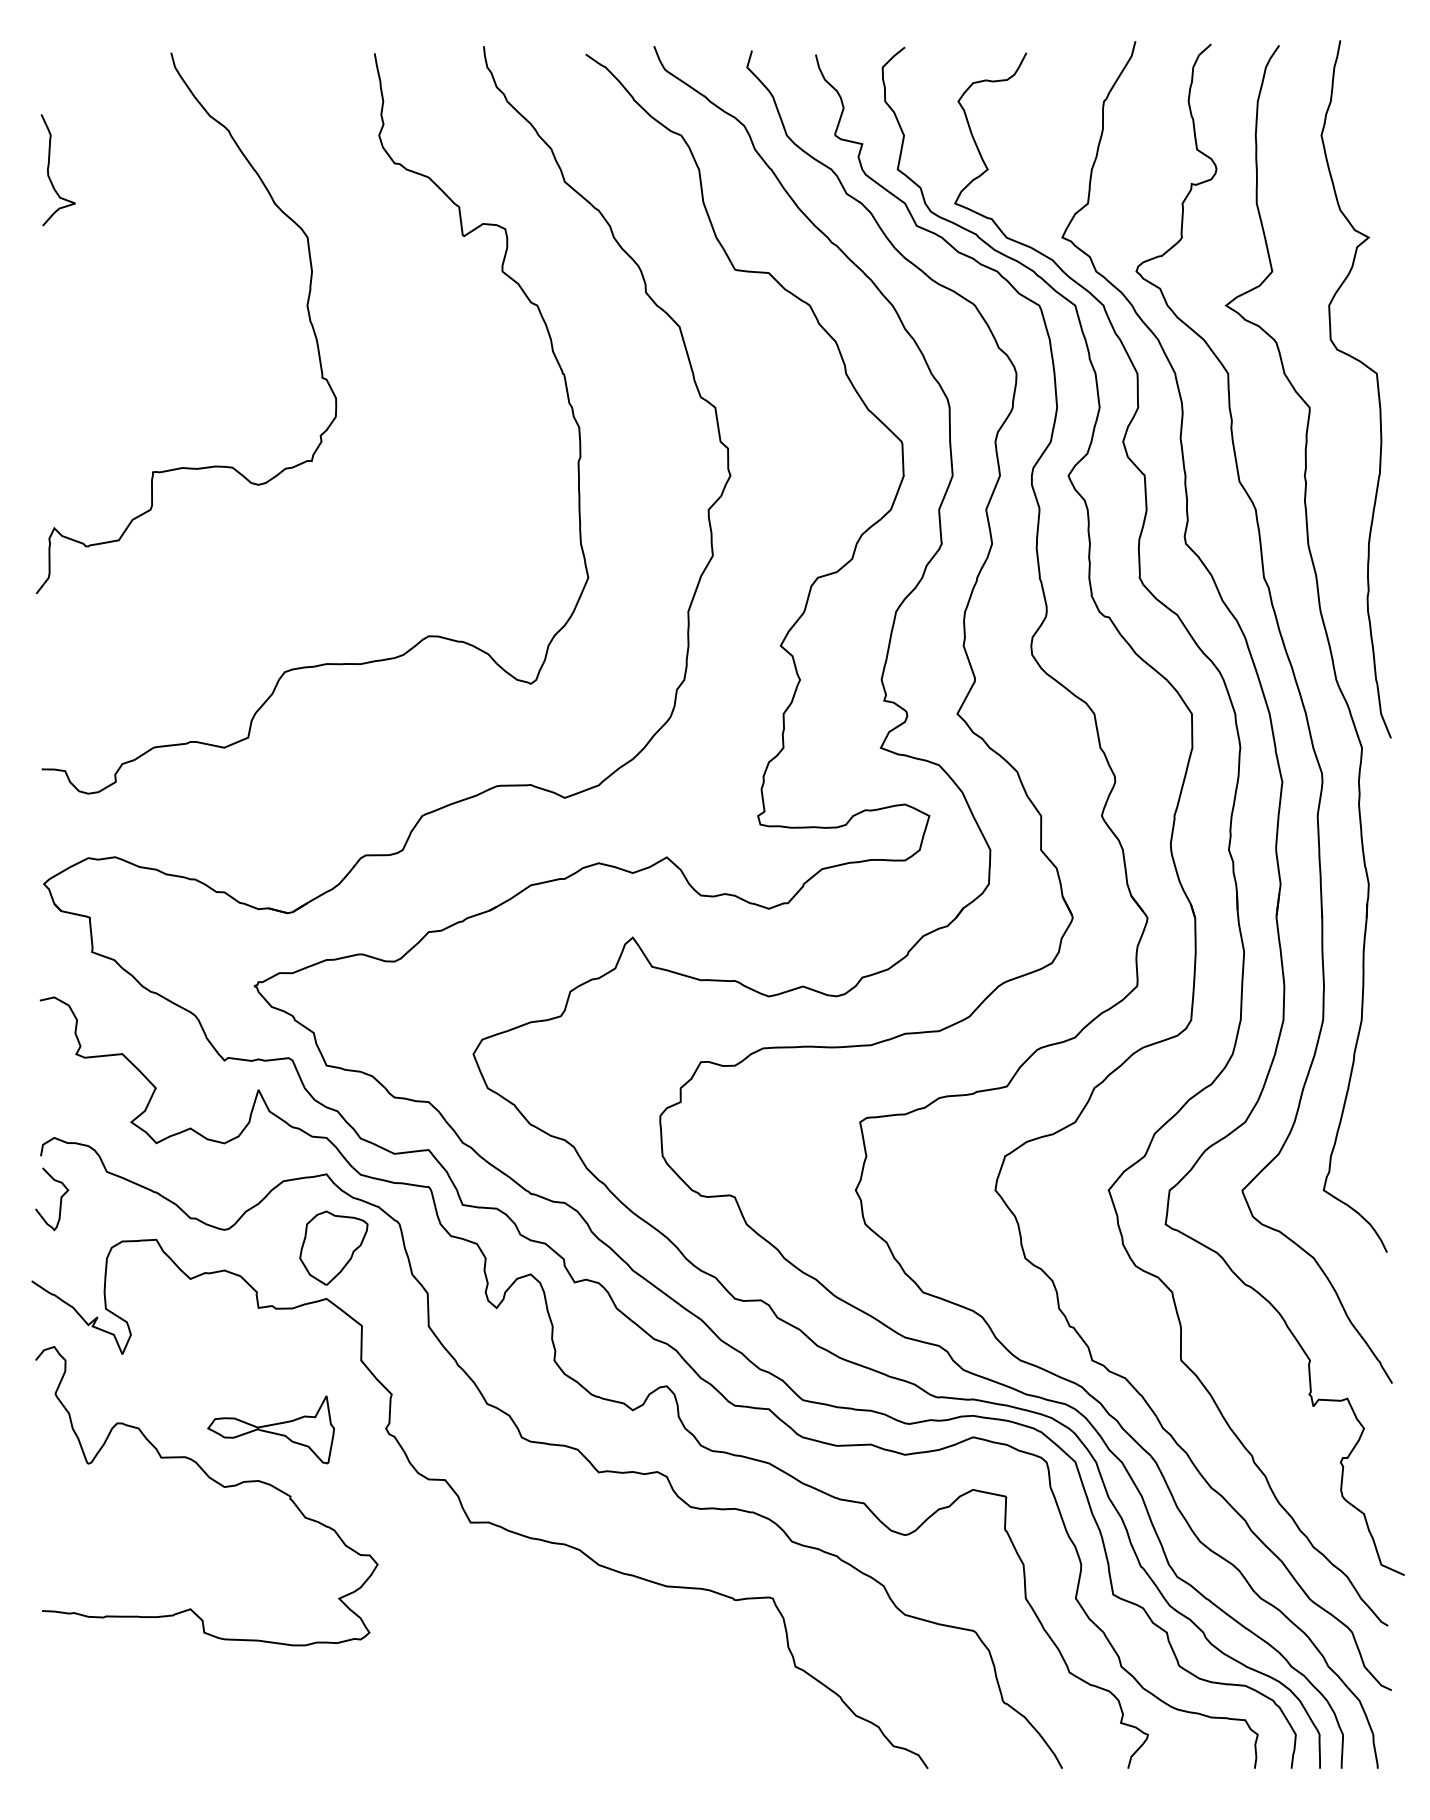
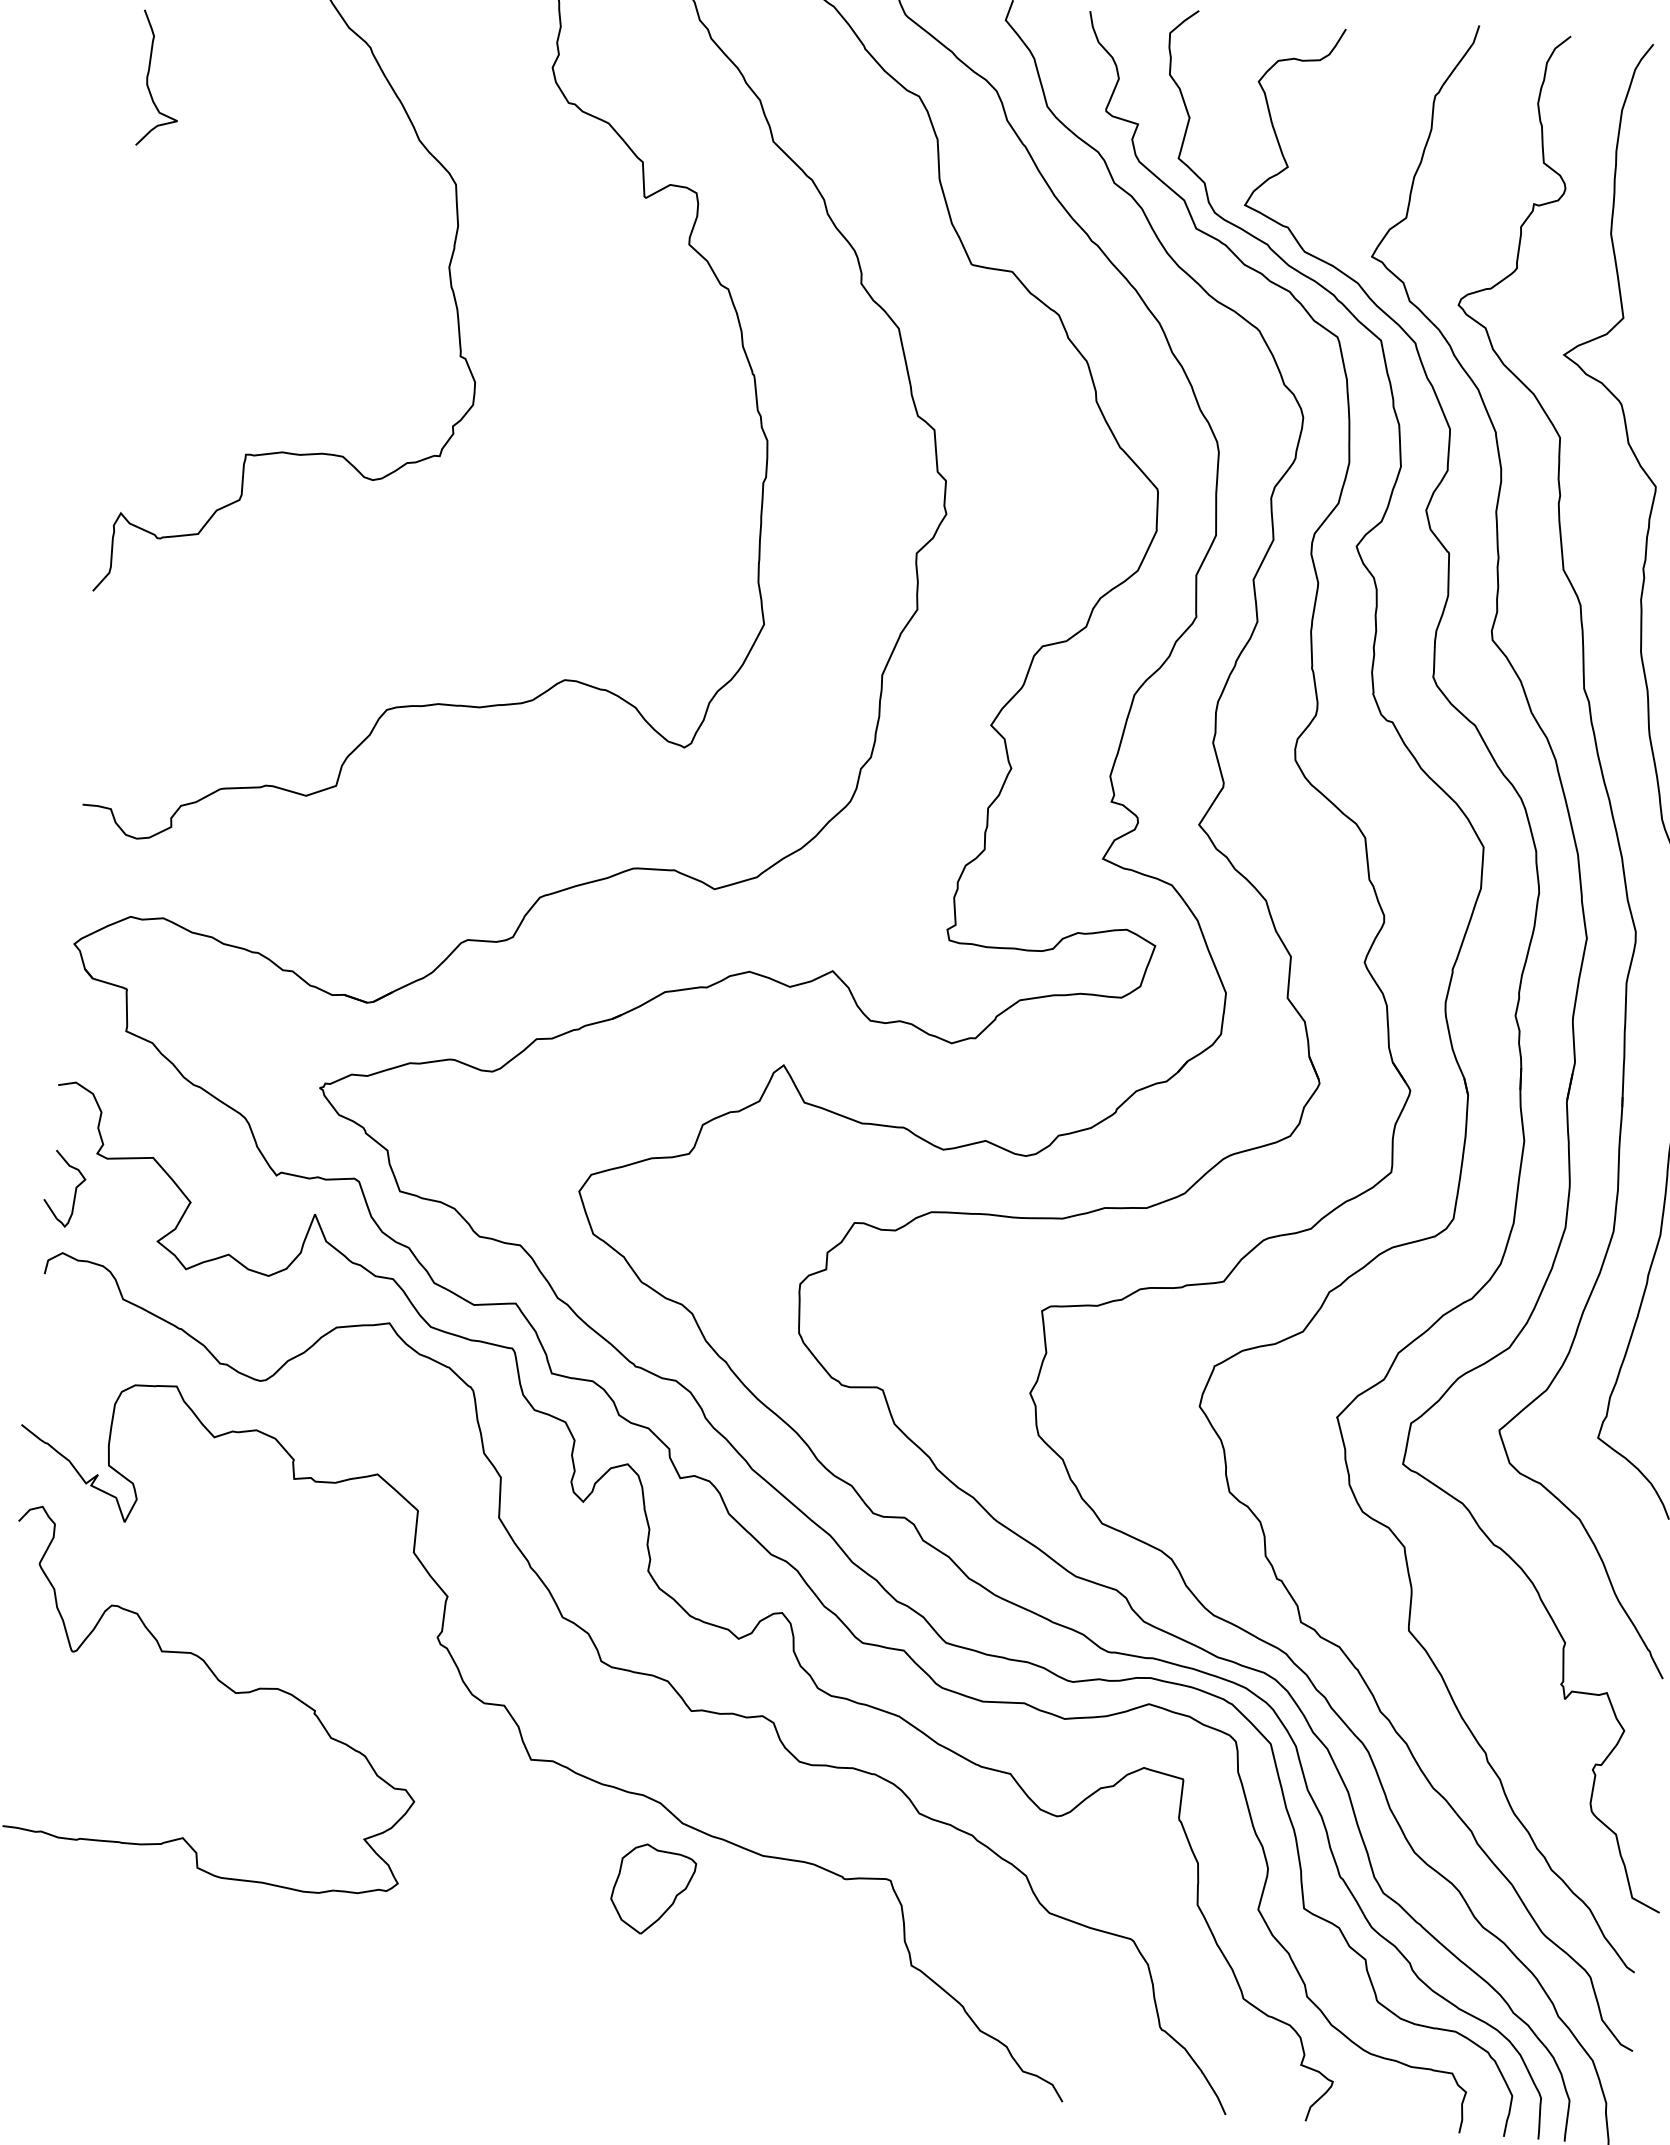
curve: (60, 1199) -> (75, 1190), moved
part: (333, 1247) -> (652, 1888), moved
part: (270, 1429) -> (297, 1627), removed

